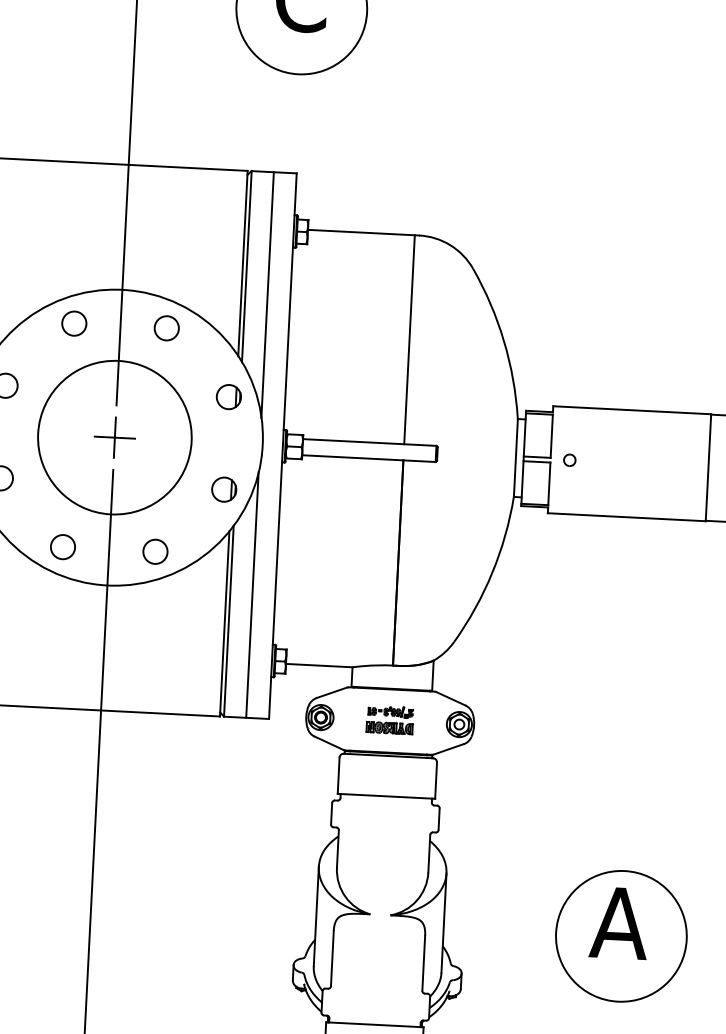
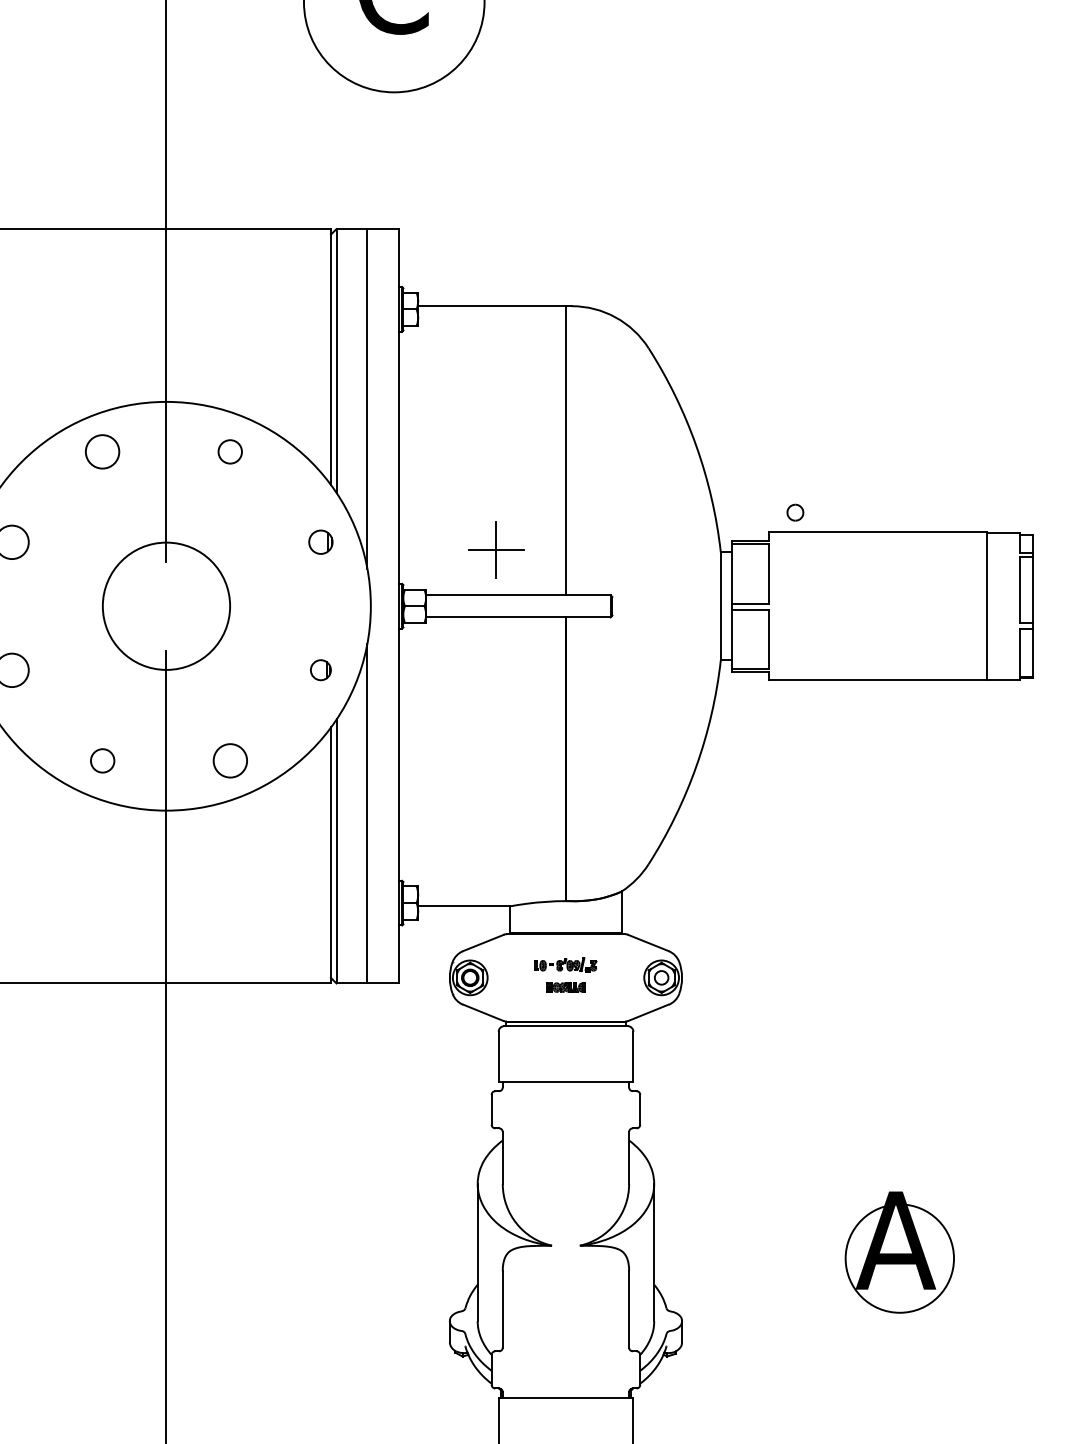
circle: (166, 328) -> (229, 451), size x0.7
part: (228, 396) -> (320, 541), size x0.7
circle: (114, 437) -> (166, 606), size x0.6
part: (114, 437) -> (496, 549), moved
part: (569, 460) -> (795, 512), moved
part: (223, 489) -> (320, 669), size x0.6
circle: (62, 546) -> (102, 760), size x0.7
part: (389, 728) -> (565, 987), size x0.6
circle: (621, 936) -> (899, 1258), size x0.6

